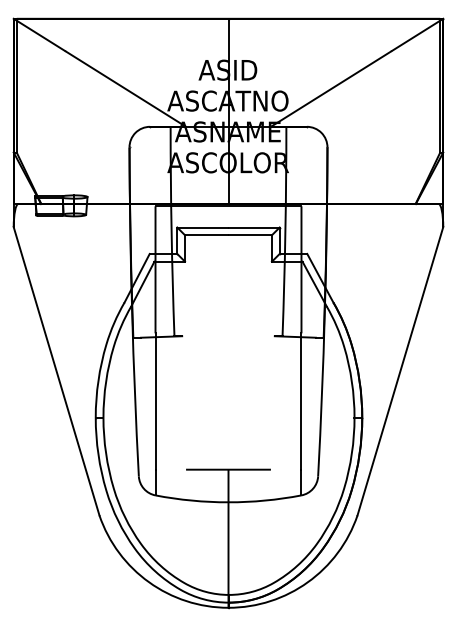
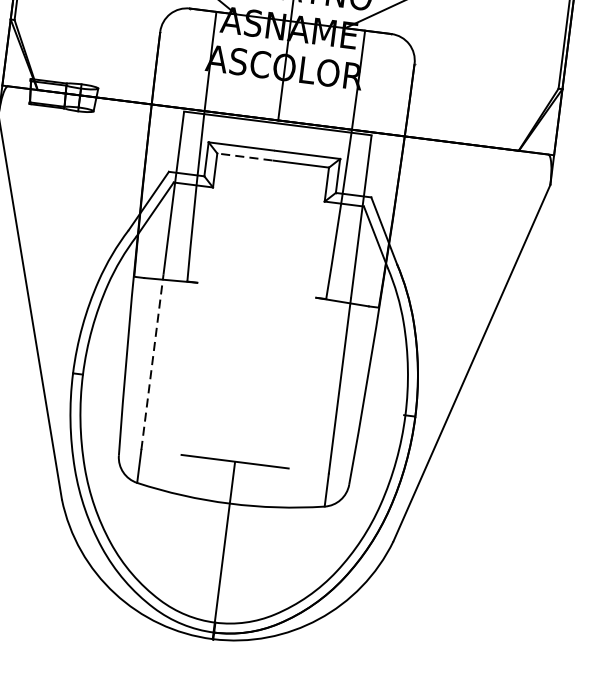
line: (206, 235) -> (244, 157), solid -> dashed
line: (155, 401) -> (152, 362), solid -> dashed

